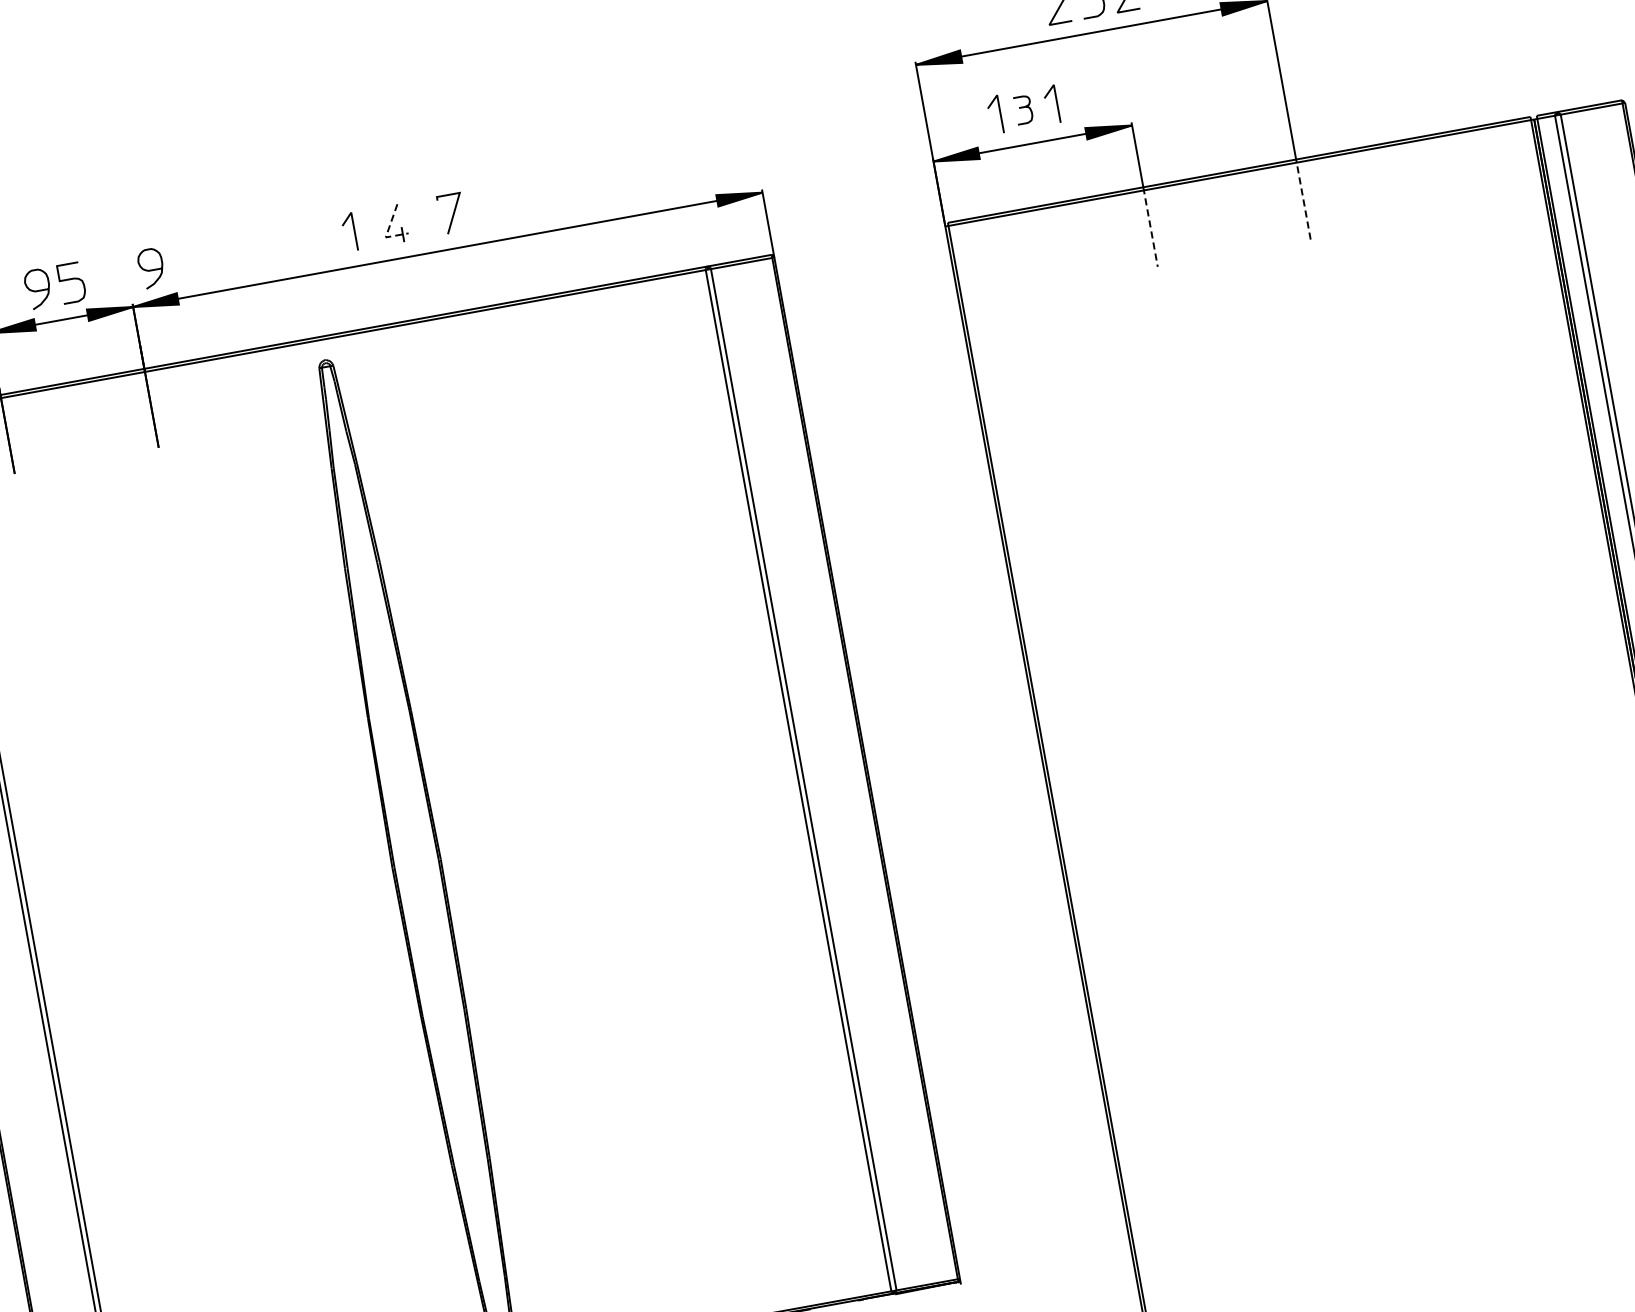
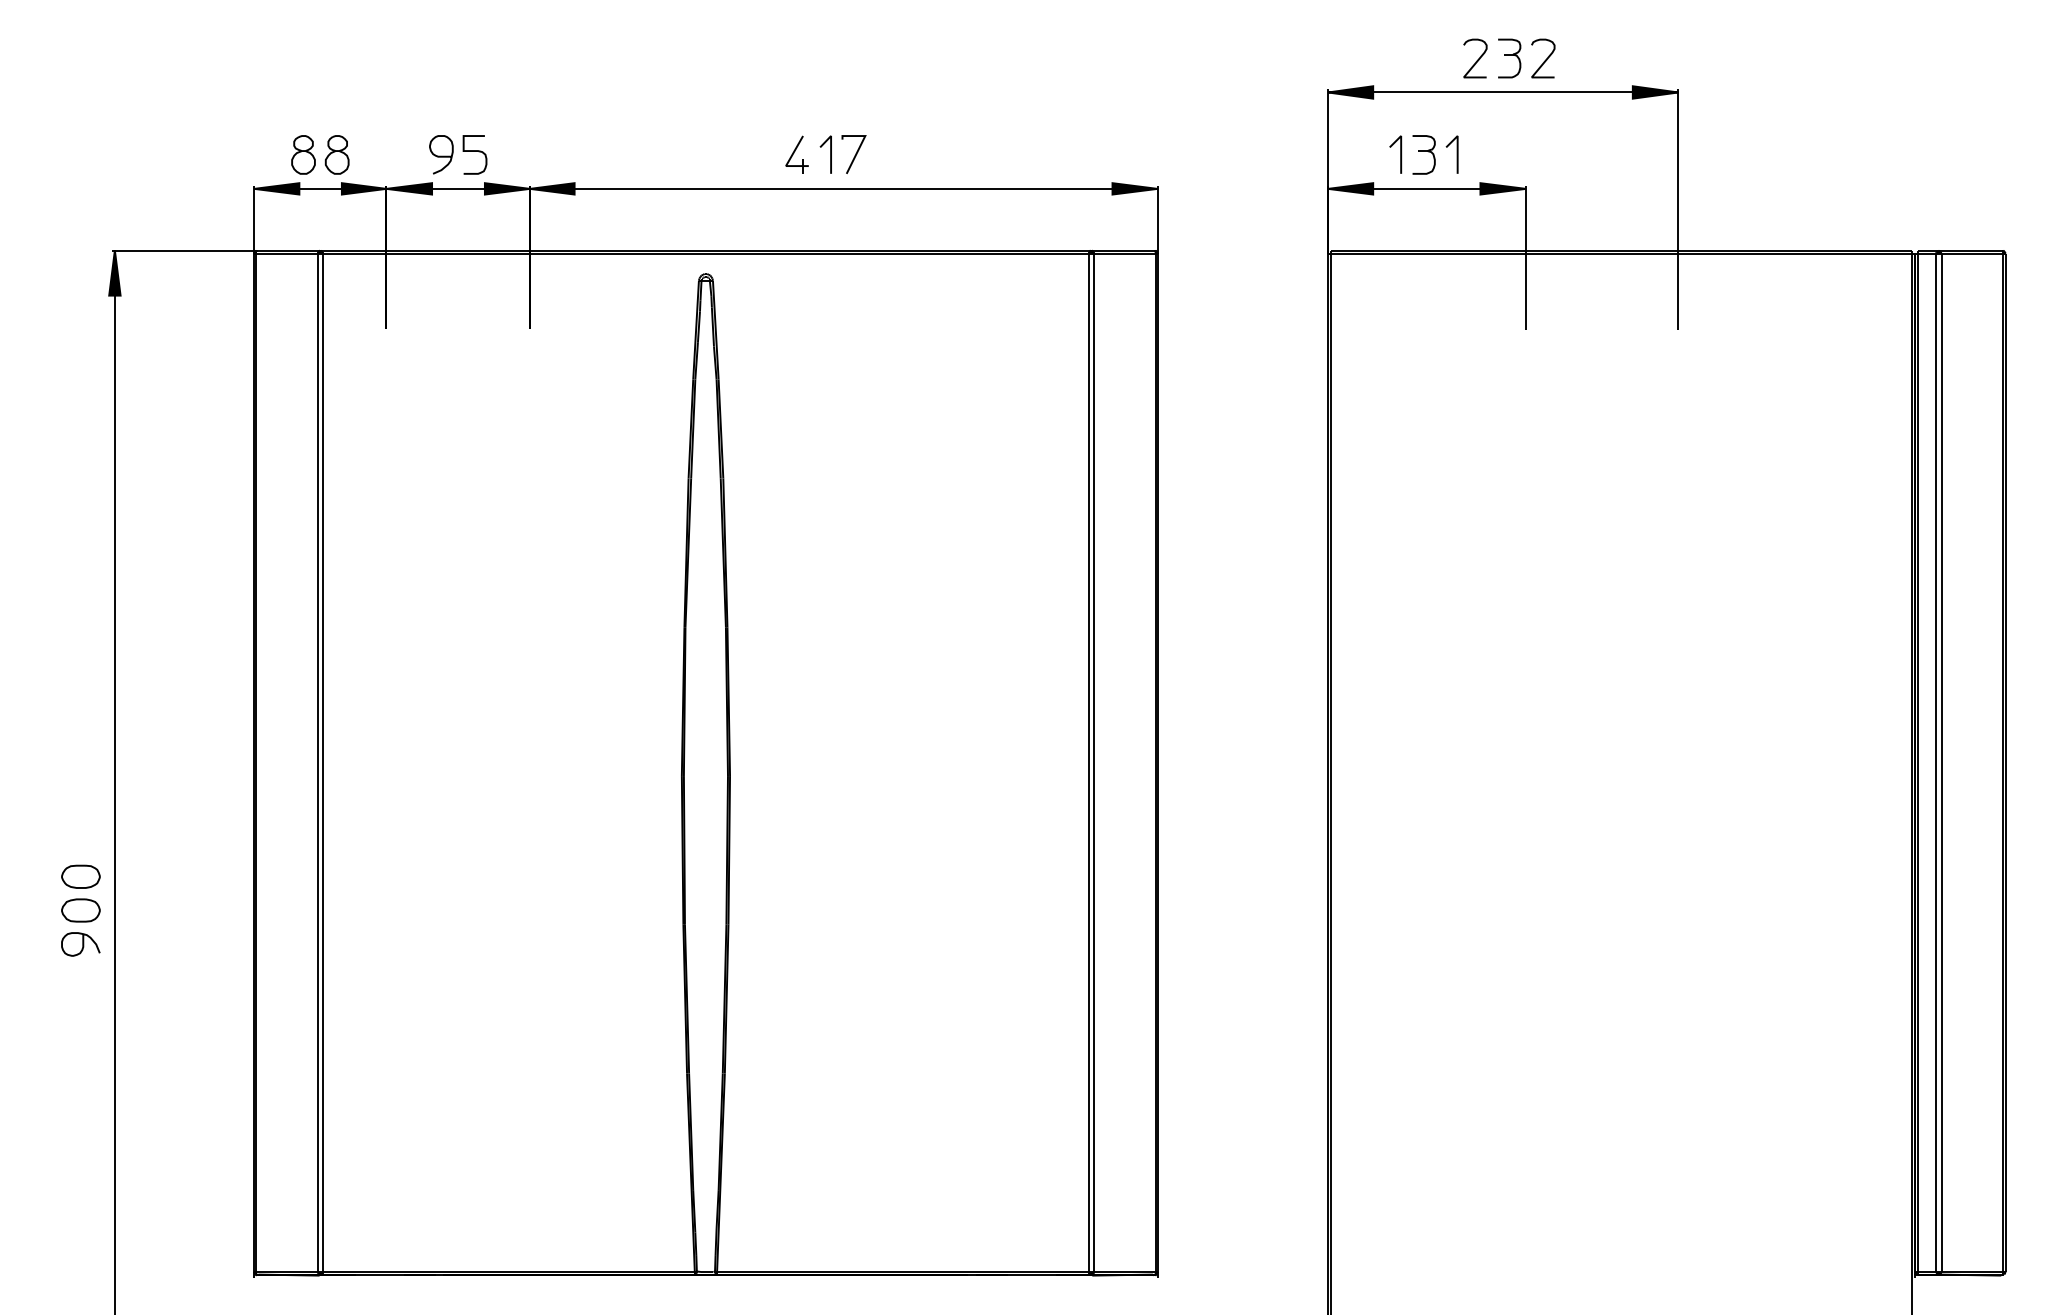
part: (1022, 109) -> (1423, 154), size x1.43
line: (1303, 199) -> (1678, 290), dashed -> solid
line: (1151, 227) -> (1526, 290), dashed -> solid
line: (354, 231) -> (830, 154), moved
line: (387, 232) -> (788, 161), dashed -> solid
curve: (151, 269) -> (554, 155), removed

